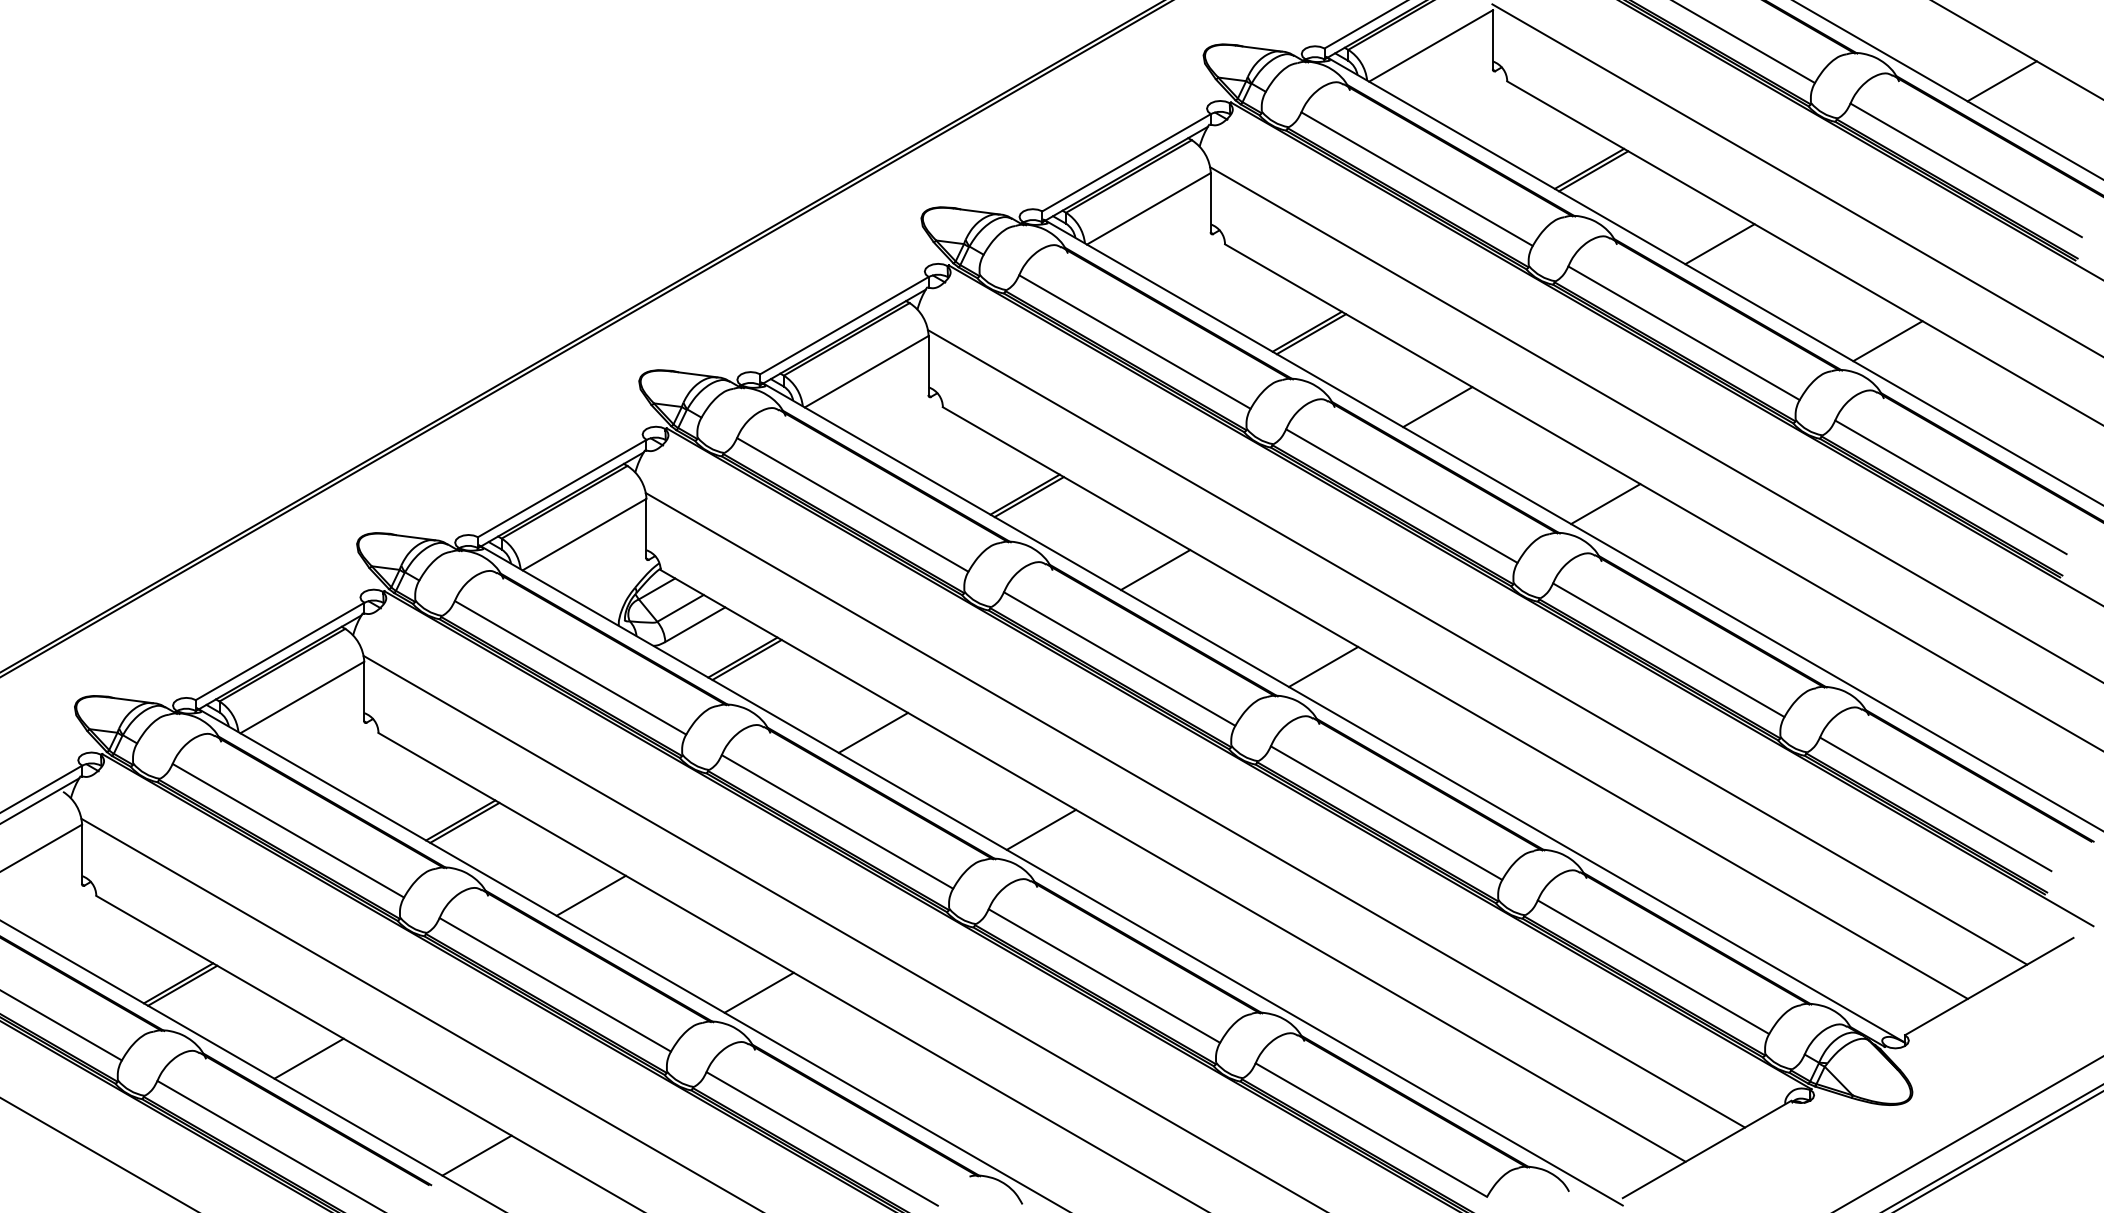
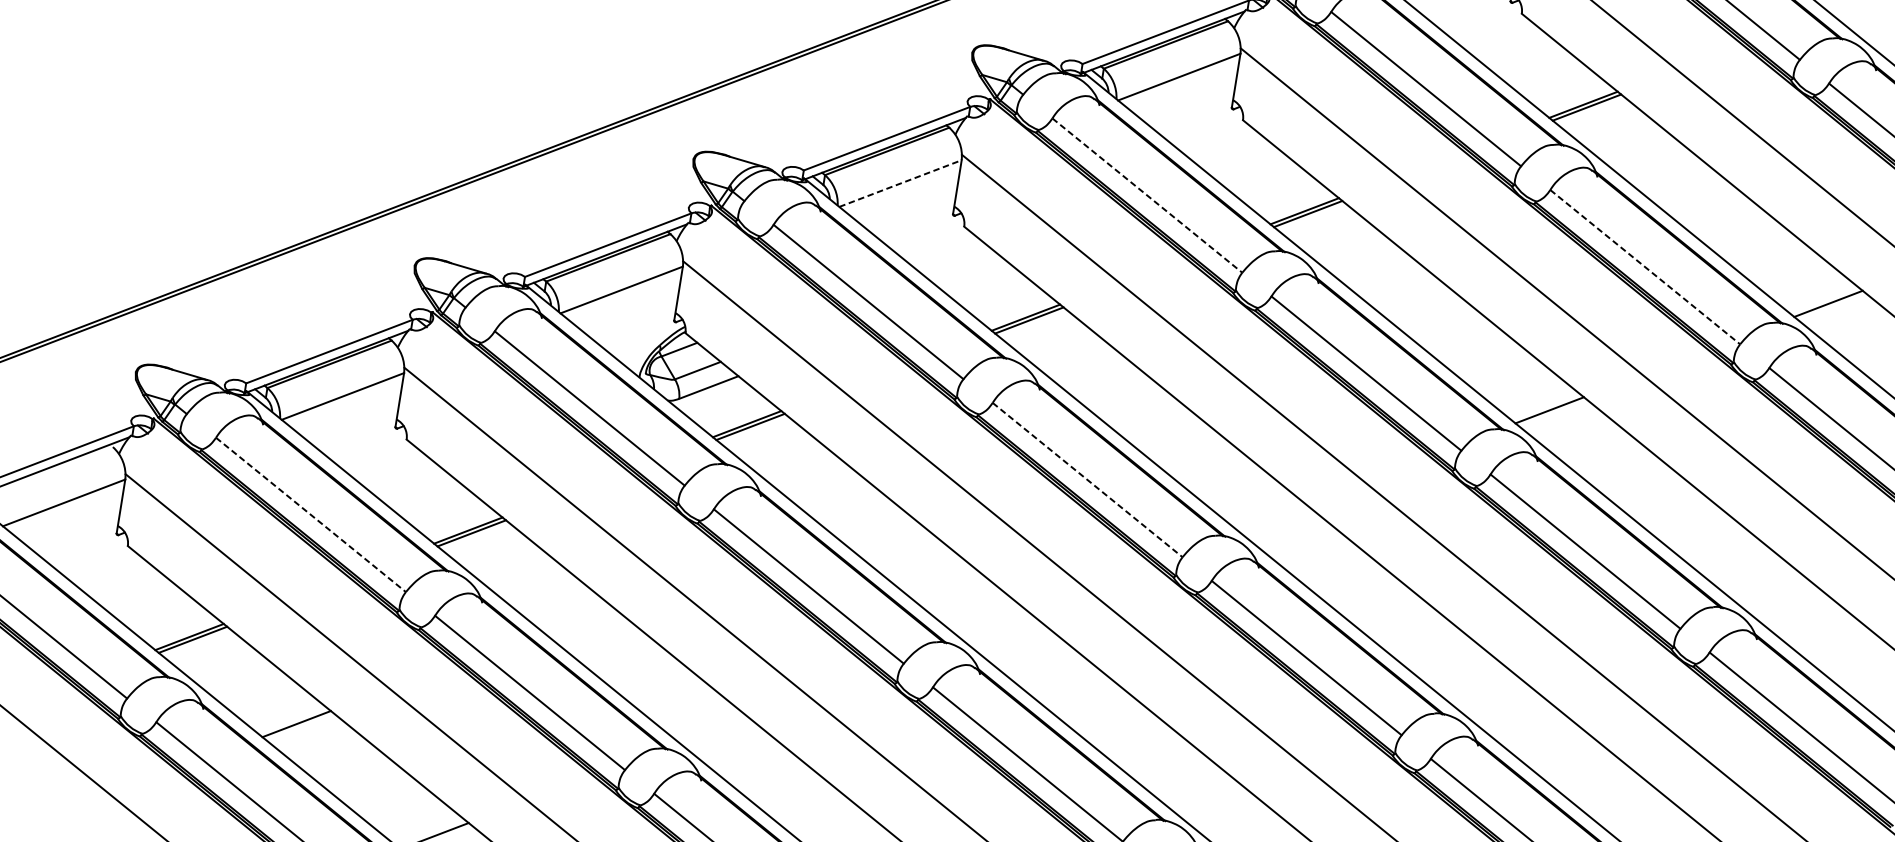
line: (1719, 244) -> (1690, 192), removed
line: (1684, 333) -> (1645, 267), solid -> dashed
line: (1134, 342) -> (1146, 195), solid -> dashed
line: (867, 371) -> (901, 183), solid -> dashed
line: (1437, 407) -> (1411, 298), removed
line: (1155, 570) -> (1132, 405), removed
line: (1119, 659) -> (1087, 480), solid -> dashed
line: (1323, 666) -> (1270, 516), removed
line: (873, 732) -> (854, 510), removed
line: (1041, 829) -> (992, 622), removed
line: (288, 830) -> (311, 514), solid -> dashed
line: (590, 895) -> (574, 617), removed
line: (758, 992) -> (712, 729), removed

